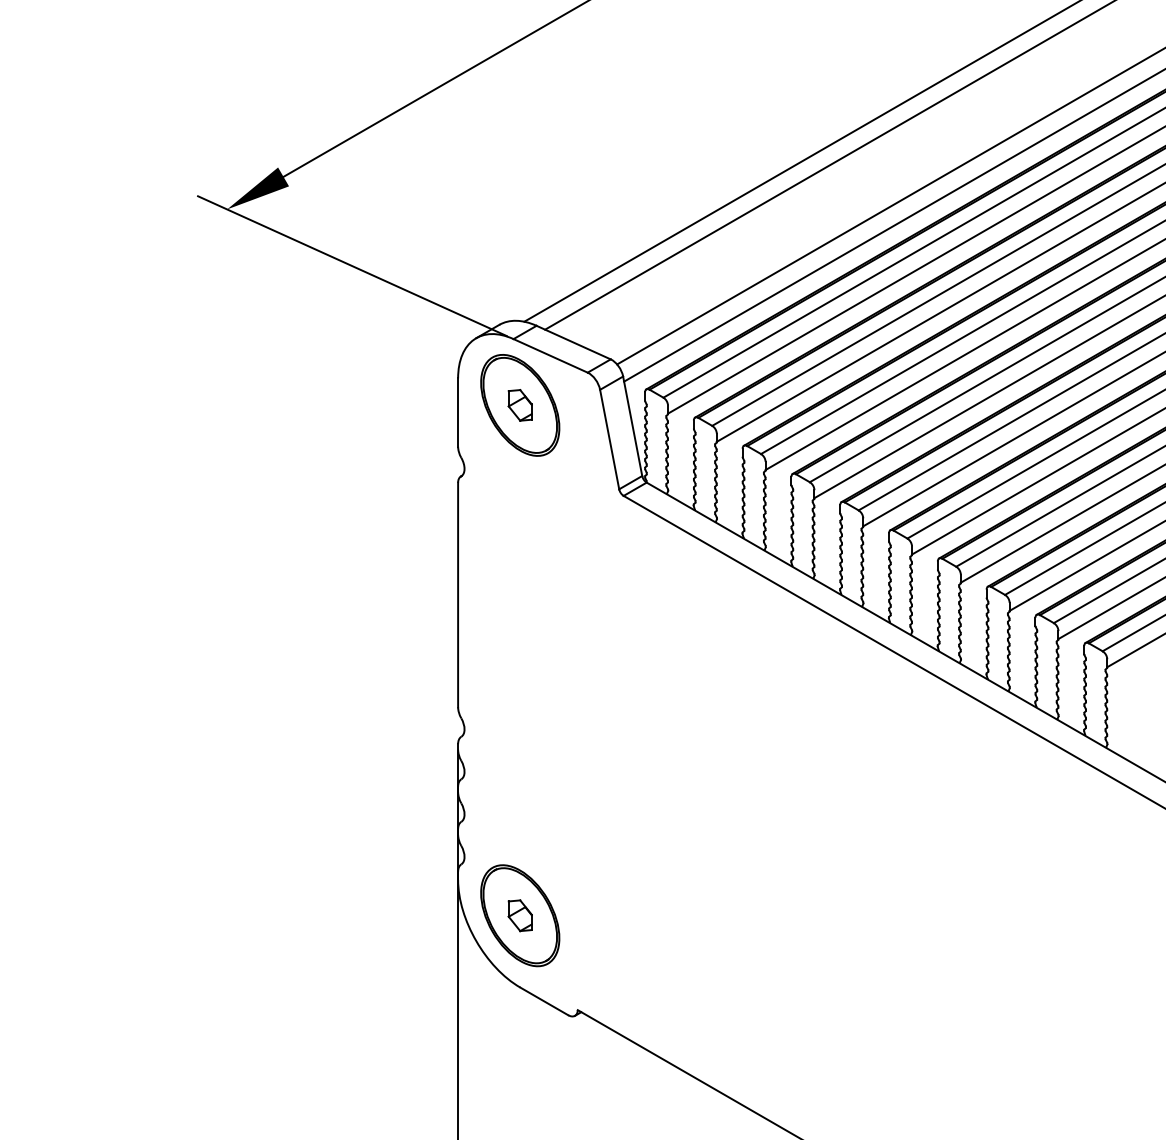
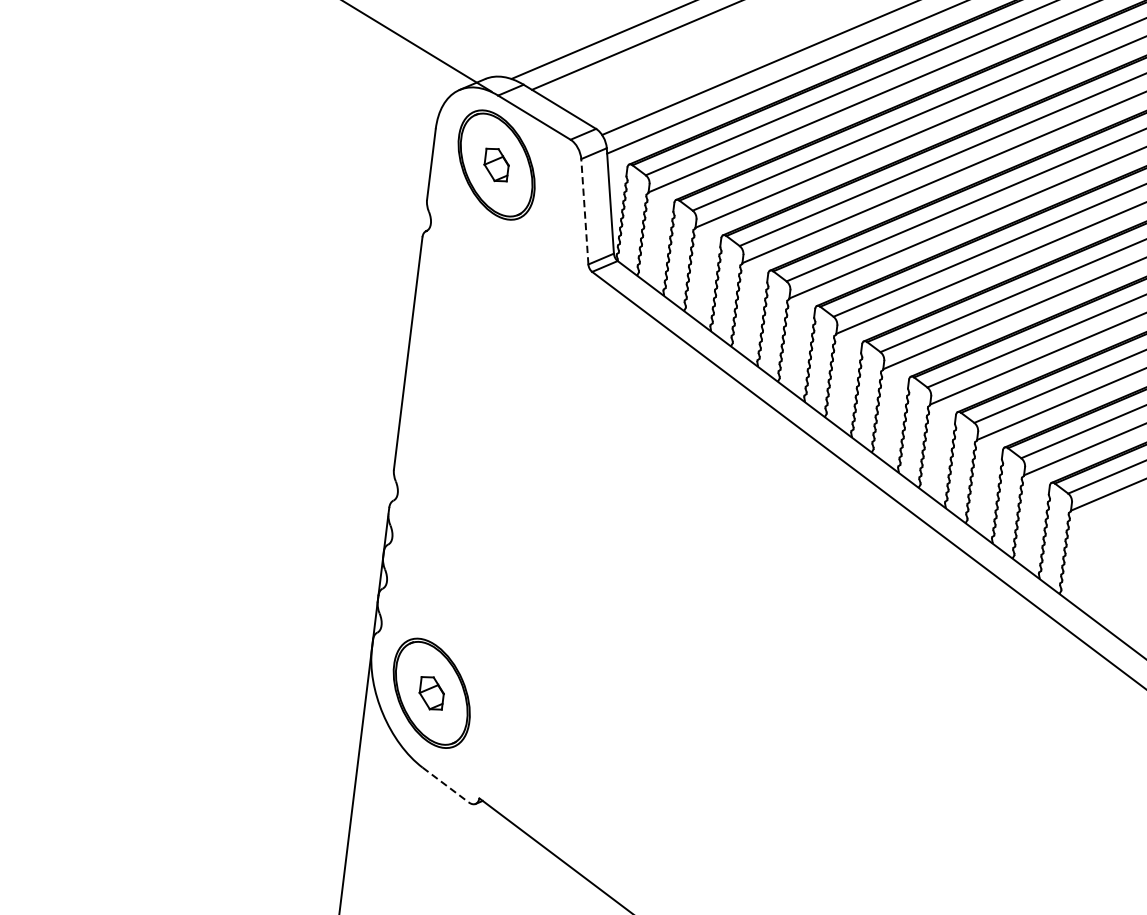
line: (609, 439) -> (584, 211), solid -> dashed
line: (544, 1001) -> (445, 785), solid -> dashed

